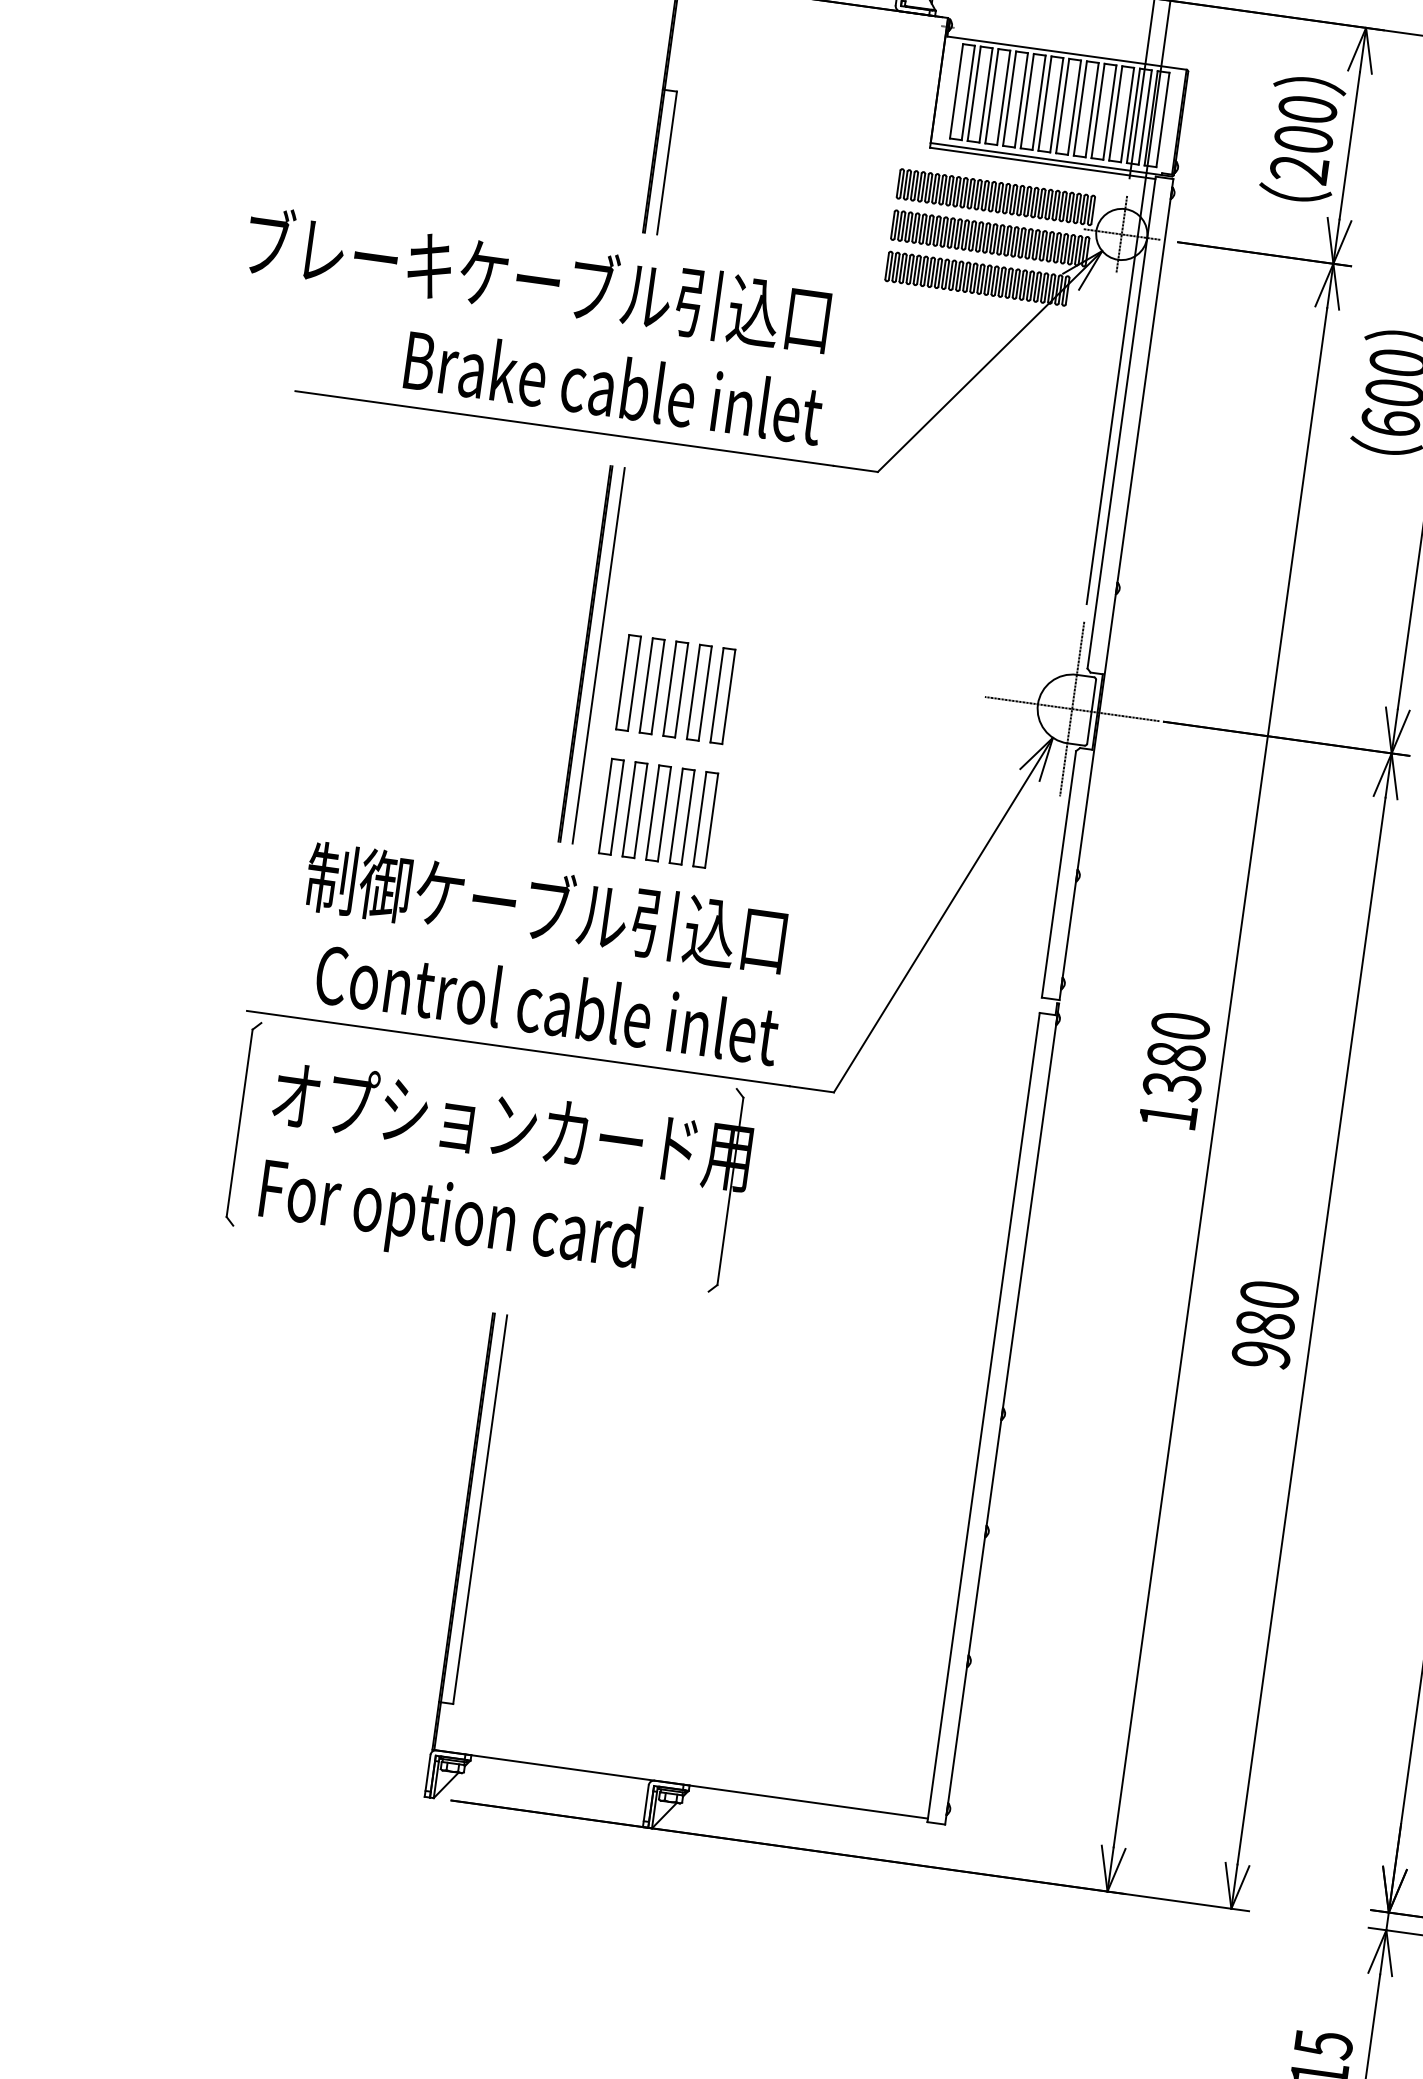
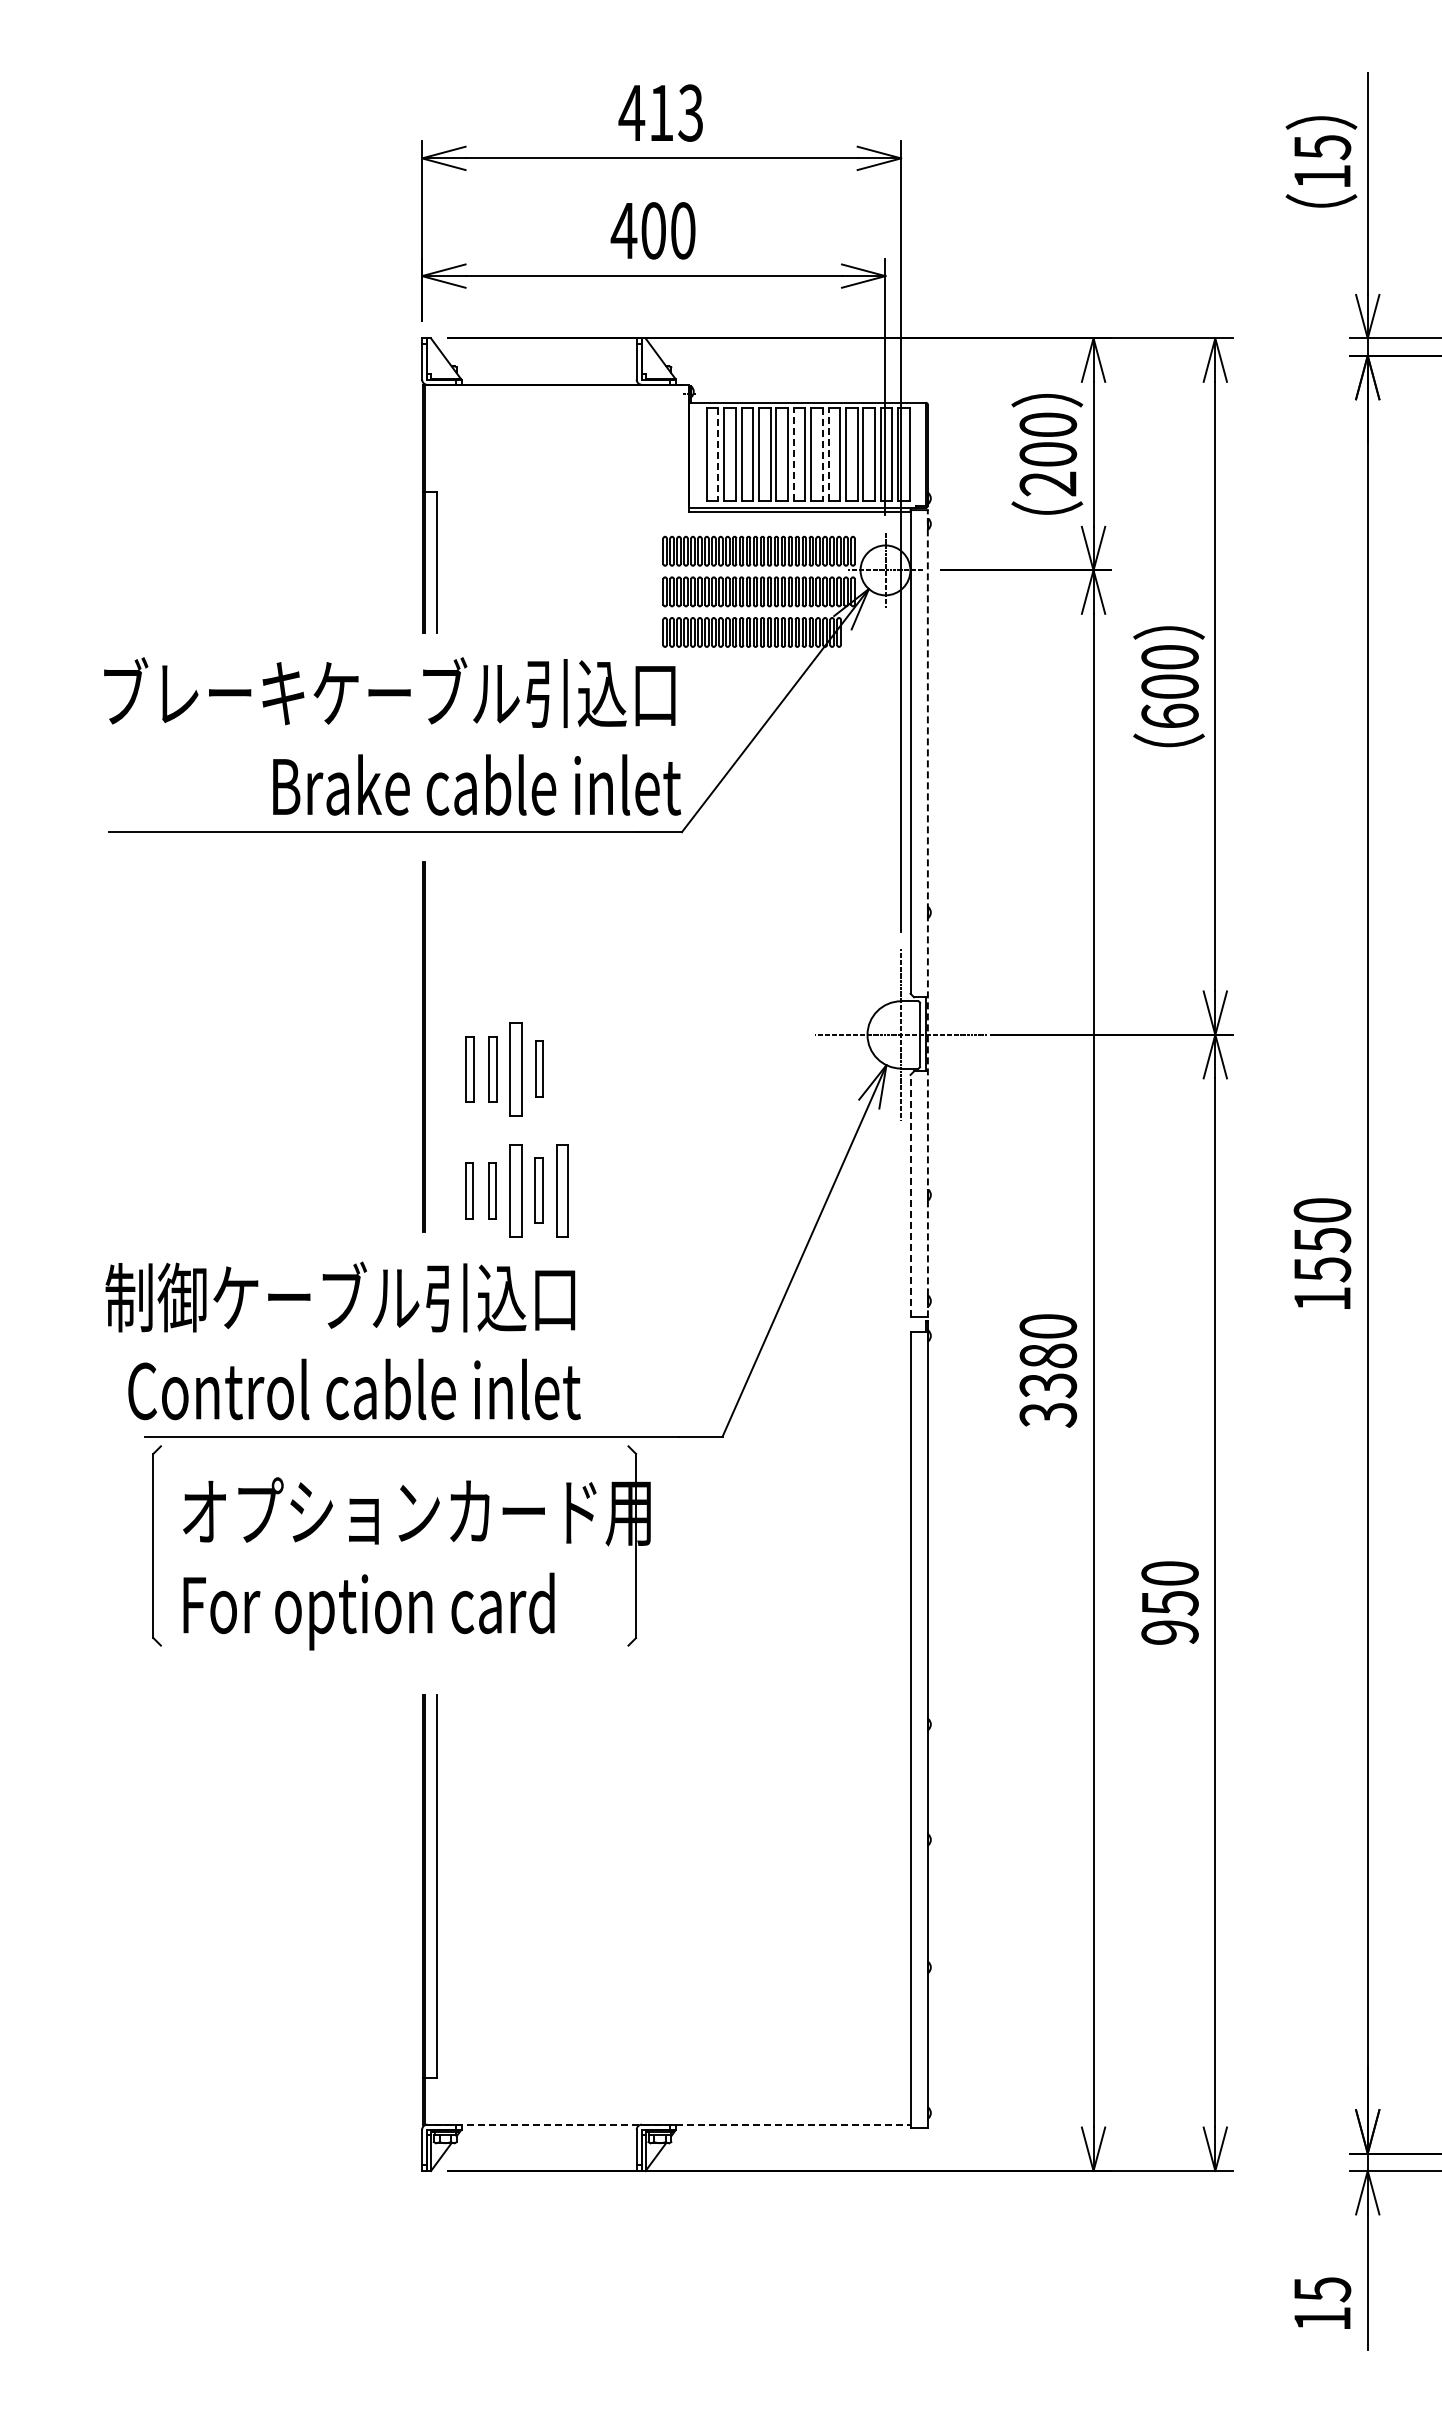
line: (968, 93) -> (718, 454), solid -> dashed
line: (1044, 102) -> (793, 453), solid -> dashed
line: (1074, 107) -> (822, 454), solid -> dashed
line: (1080, 107) -> (828, 453), solid -> dashed
text: (534, 325) -> (392, 736), moved
line: (1116, 589) -> (927, 913), solid -> dashed
line: (599, 655) -> (437, 1046), removed
part: (628, 683) -> (469, 1069), size x0.7
part: (651, 686) -> (492, 1069), size x0.7
part: (698, 693) -> (538, 1069), size x0.6
part: (722, 696) -> (562, 1069), removed
part: (611, 806) -> (469, 1190), size x0.6
part: (634, 809) -> (492, 1190), size x0.6
part: (681, 816) -> (538, 1190), size x0.7
line: (1059, 873) -> (910, 1195), solid -> dashed
text: (542, 952) -> (342, 1340), moved
text: (1168, 1116) -> (1048, 1415), 1380 -> 3380
text: (1264, 1325) -> (1169, 1603), 980 -> 950
line: (679, 1784) -> (666, 2124), solid -> dashed

